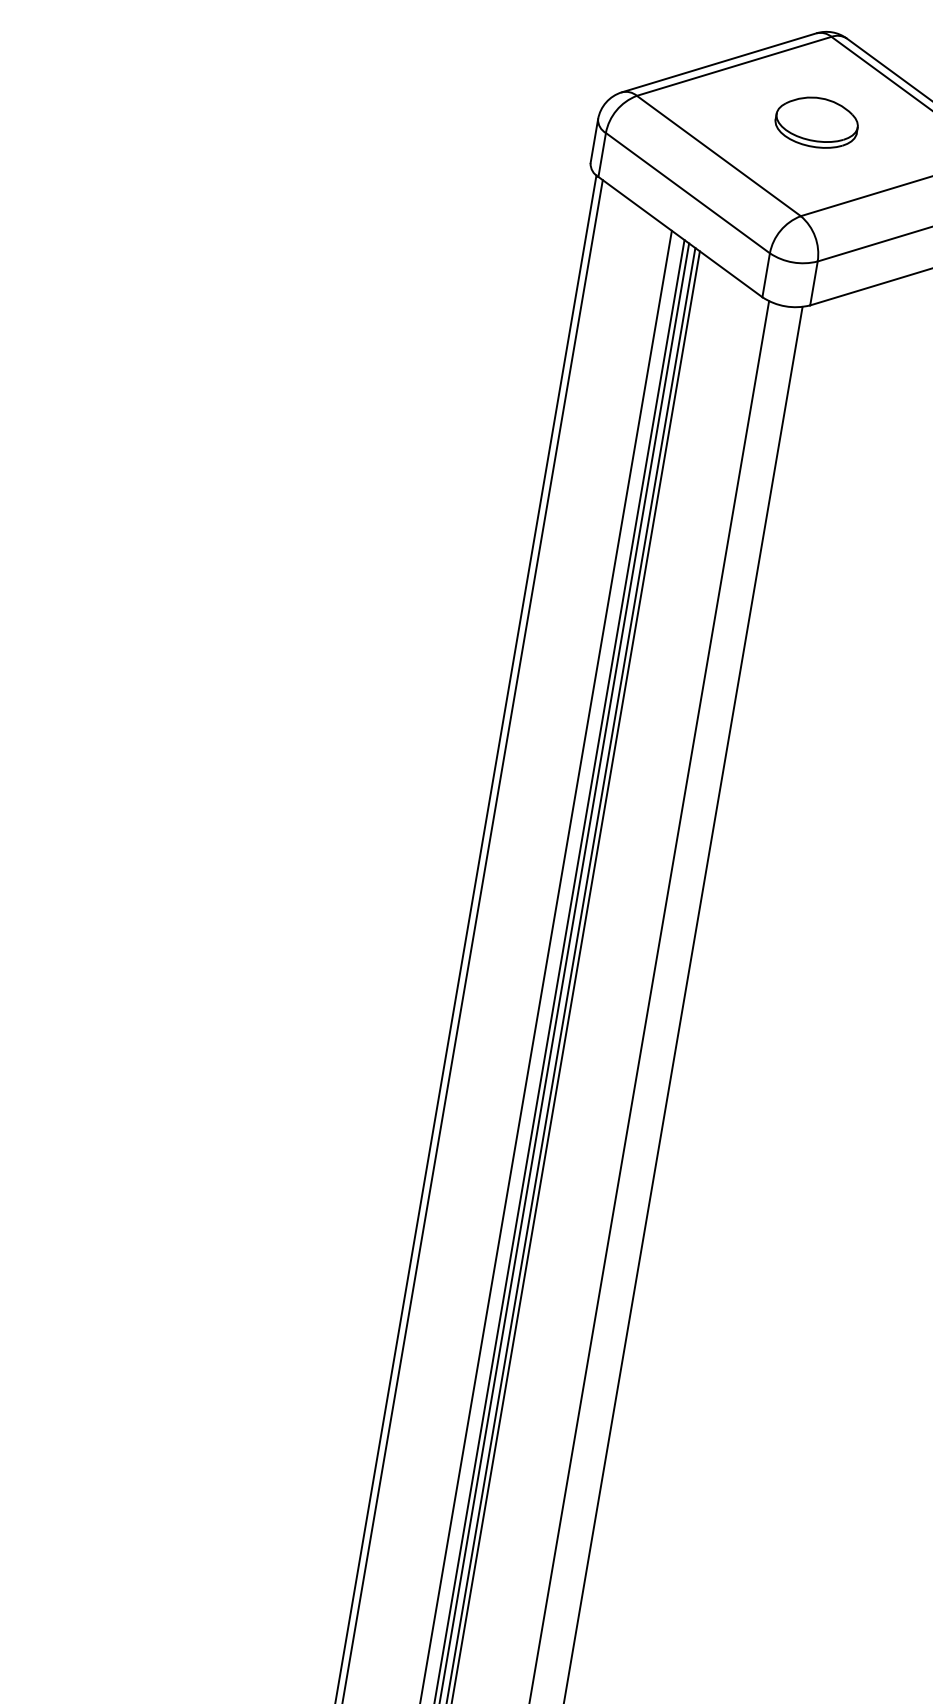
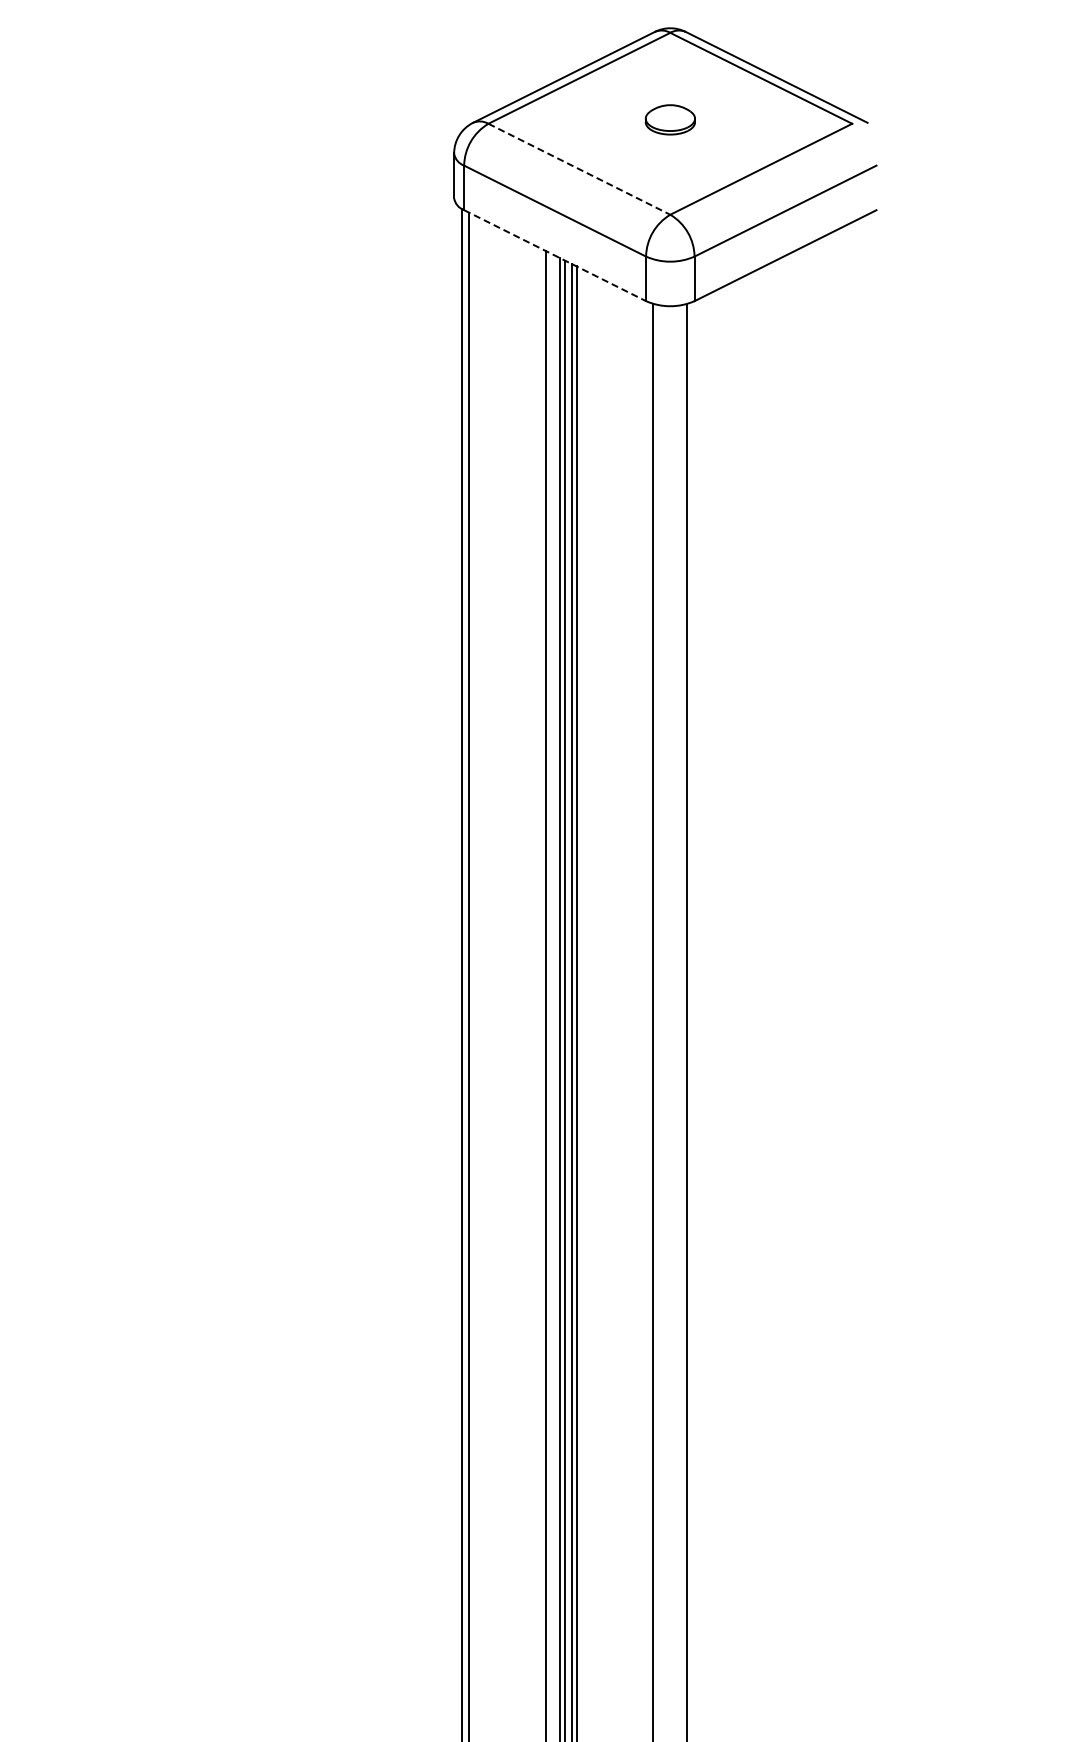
part: (817, 122) -> (670, 119), size x0.6
line: (718, 156) -> (579, 169), solid -> dashed
line: (680, 236) -> (555, 255), solid -> dashed

